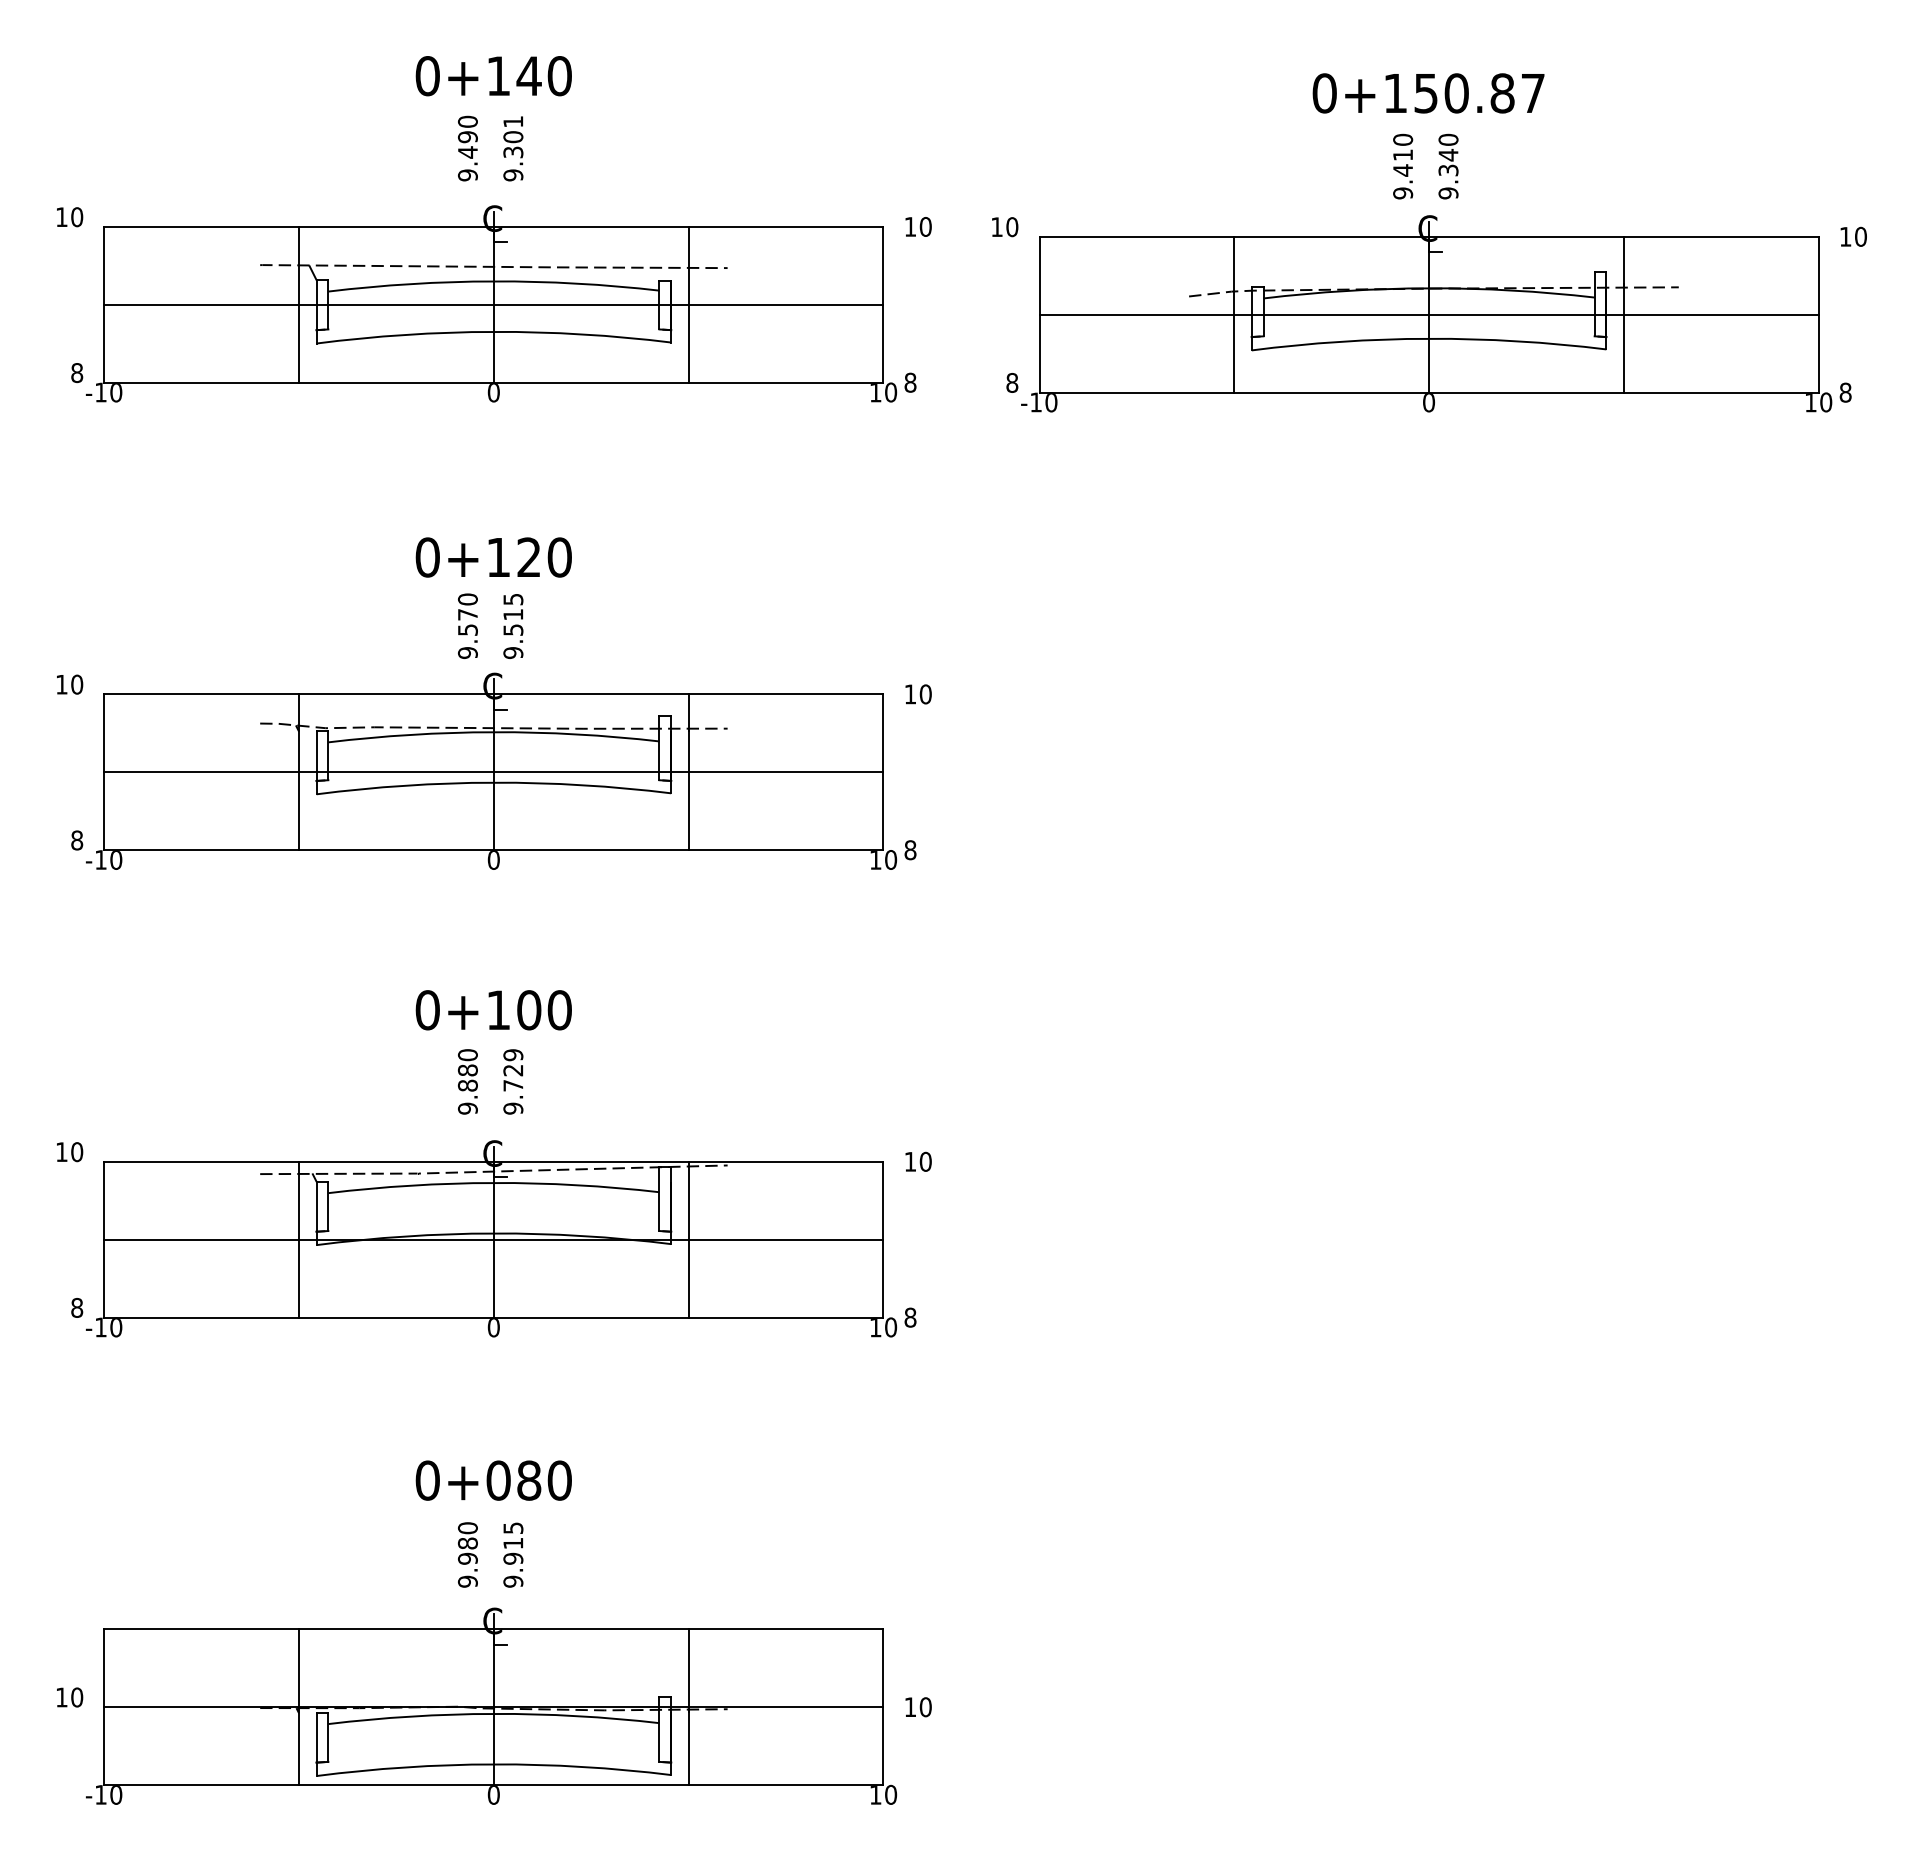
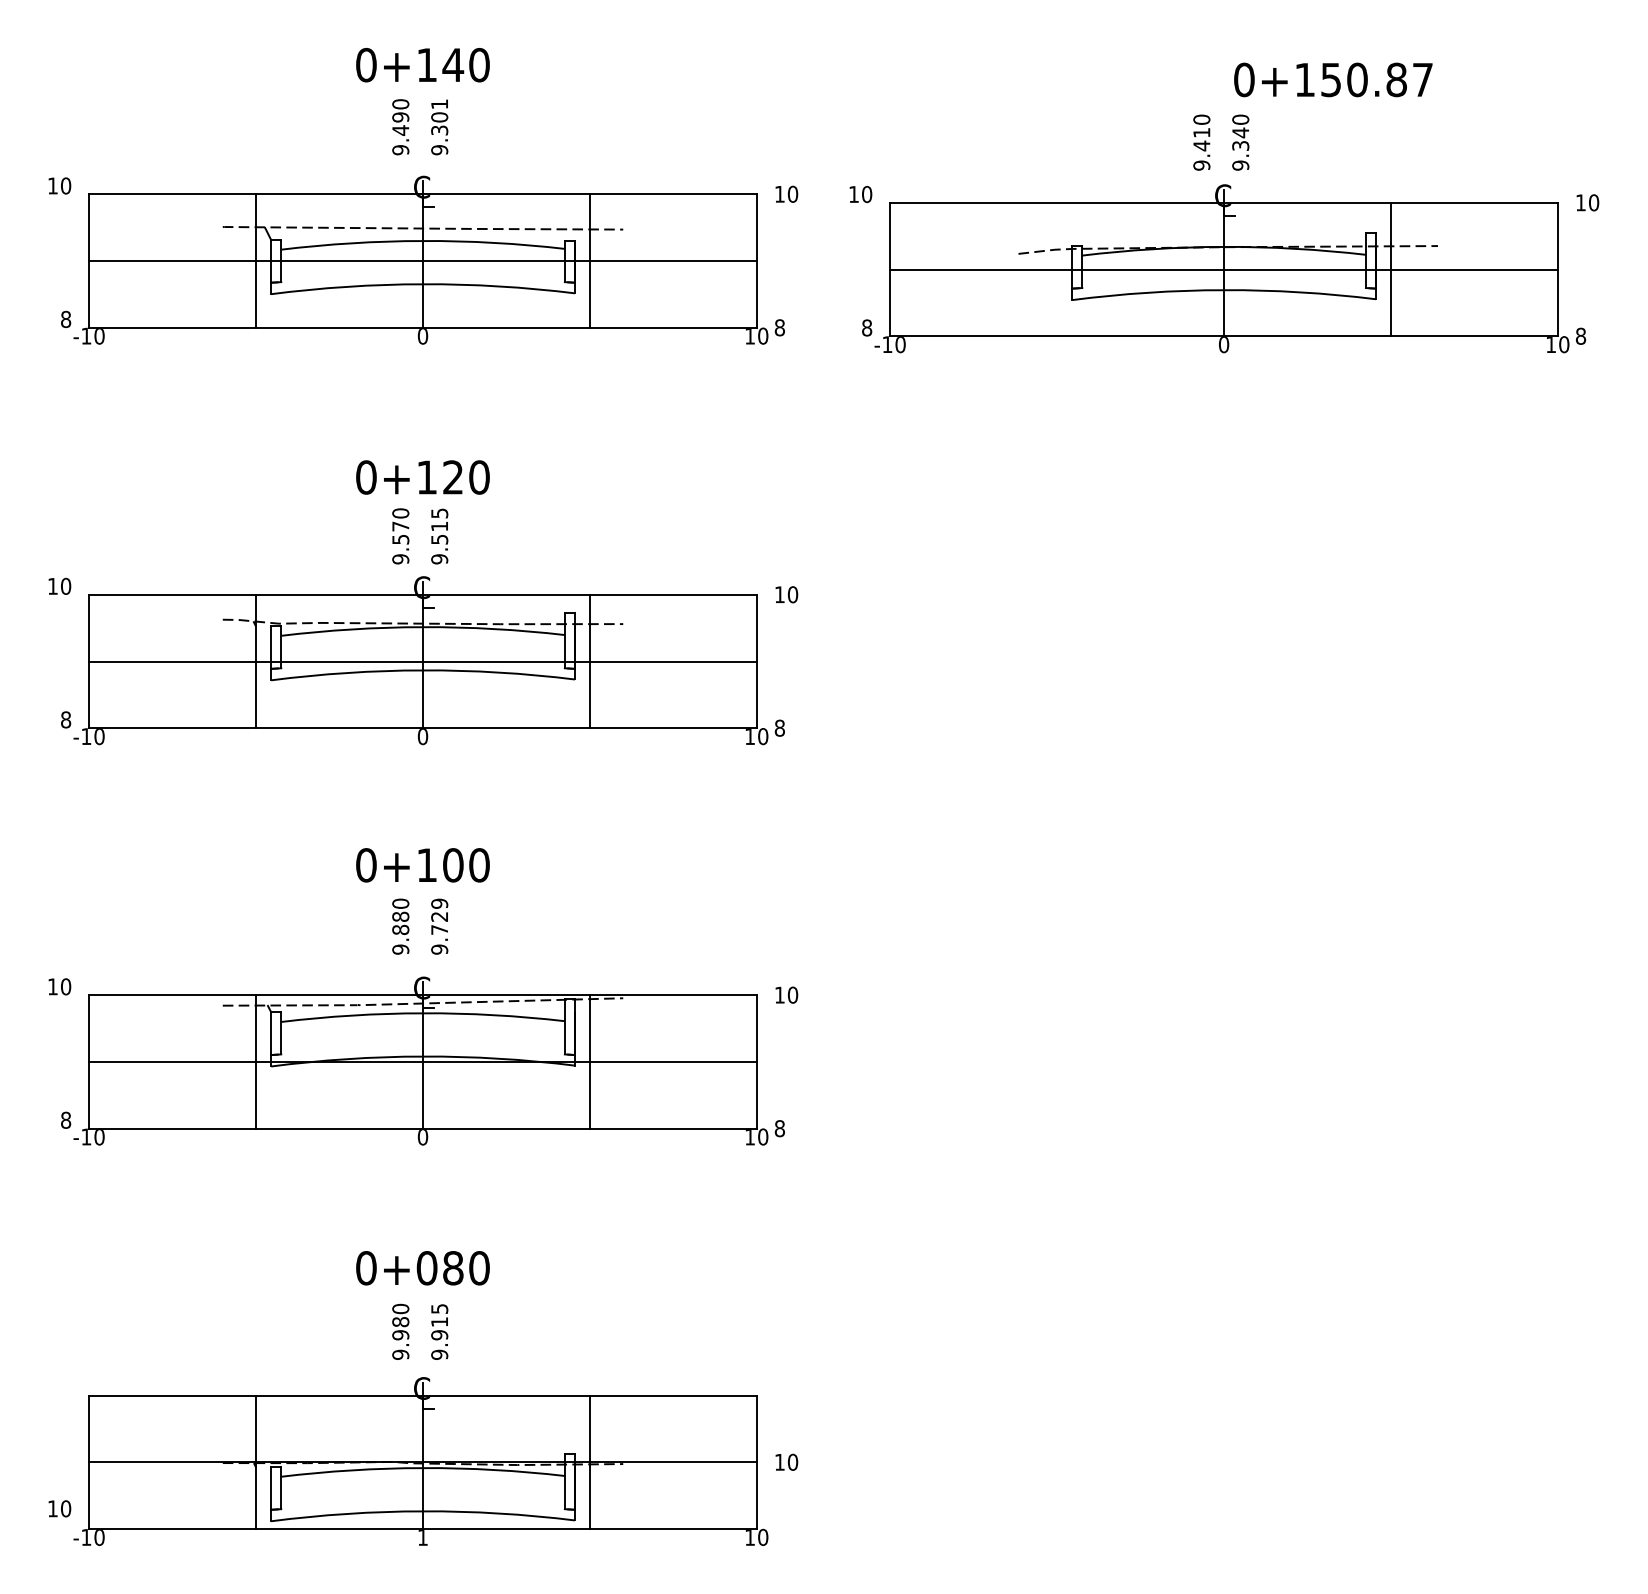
text: (1428, 93) -> (1333, 80), moved
line: (1234, 314) -> (1057, 269), removed
text: (70, 1697) -> (60, 1508), moved
text: (493, 1795) -> (422, 1537), 0 -> 1

